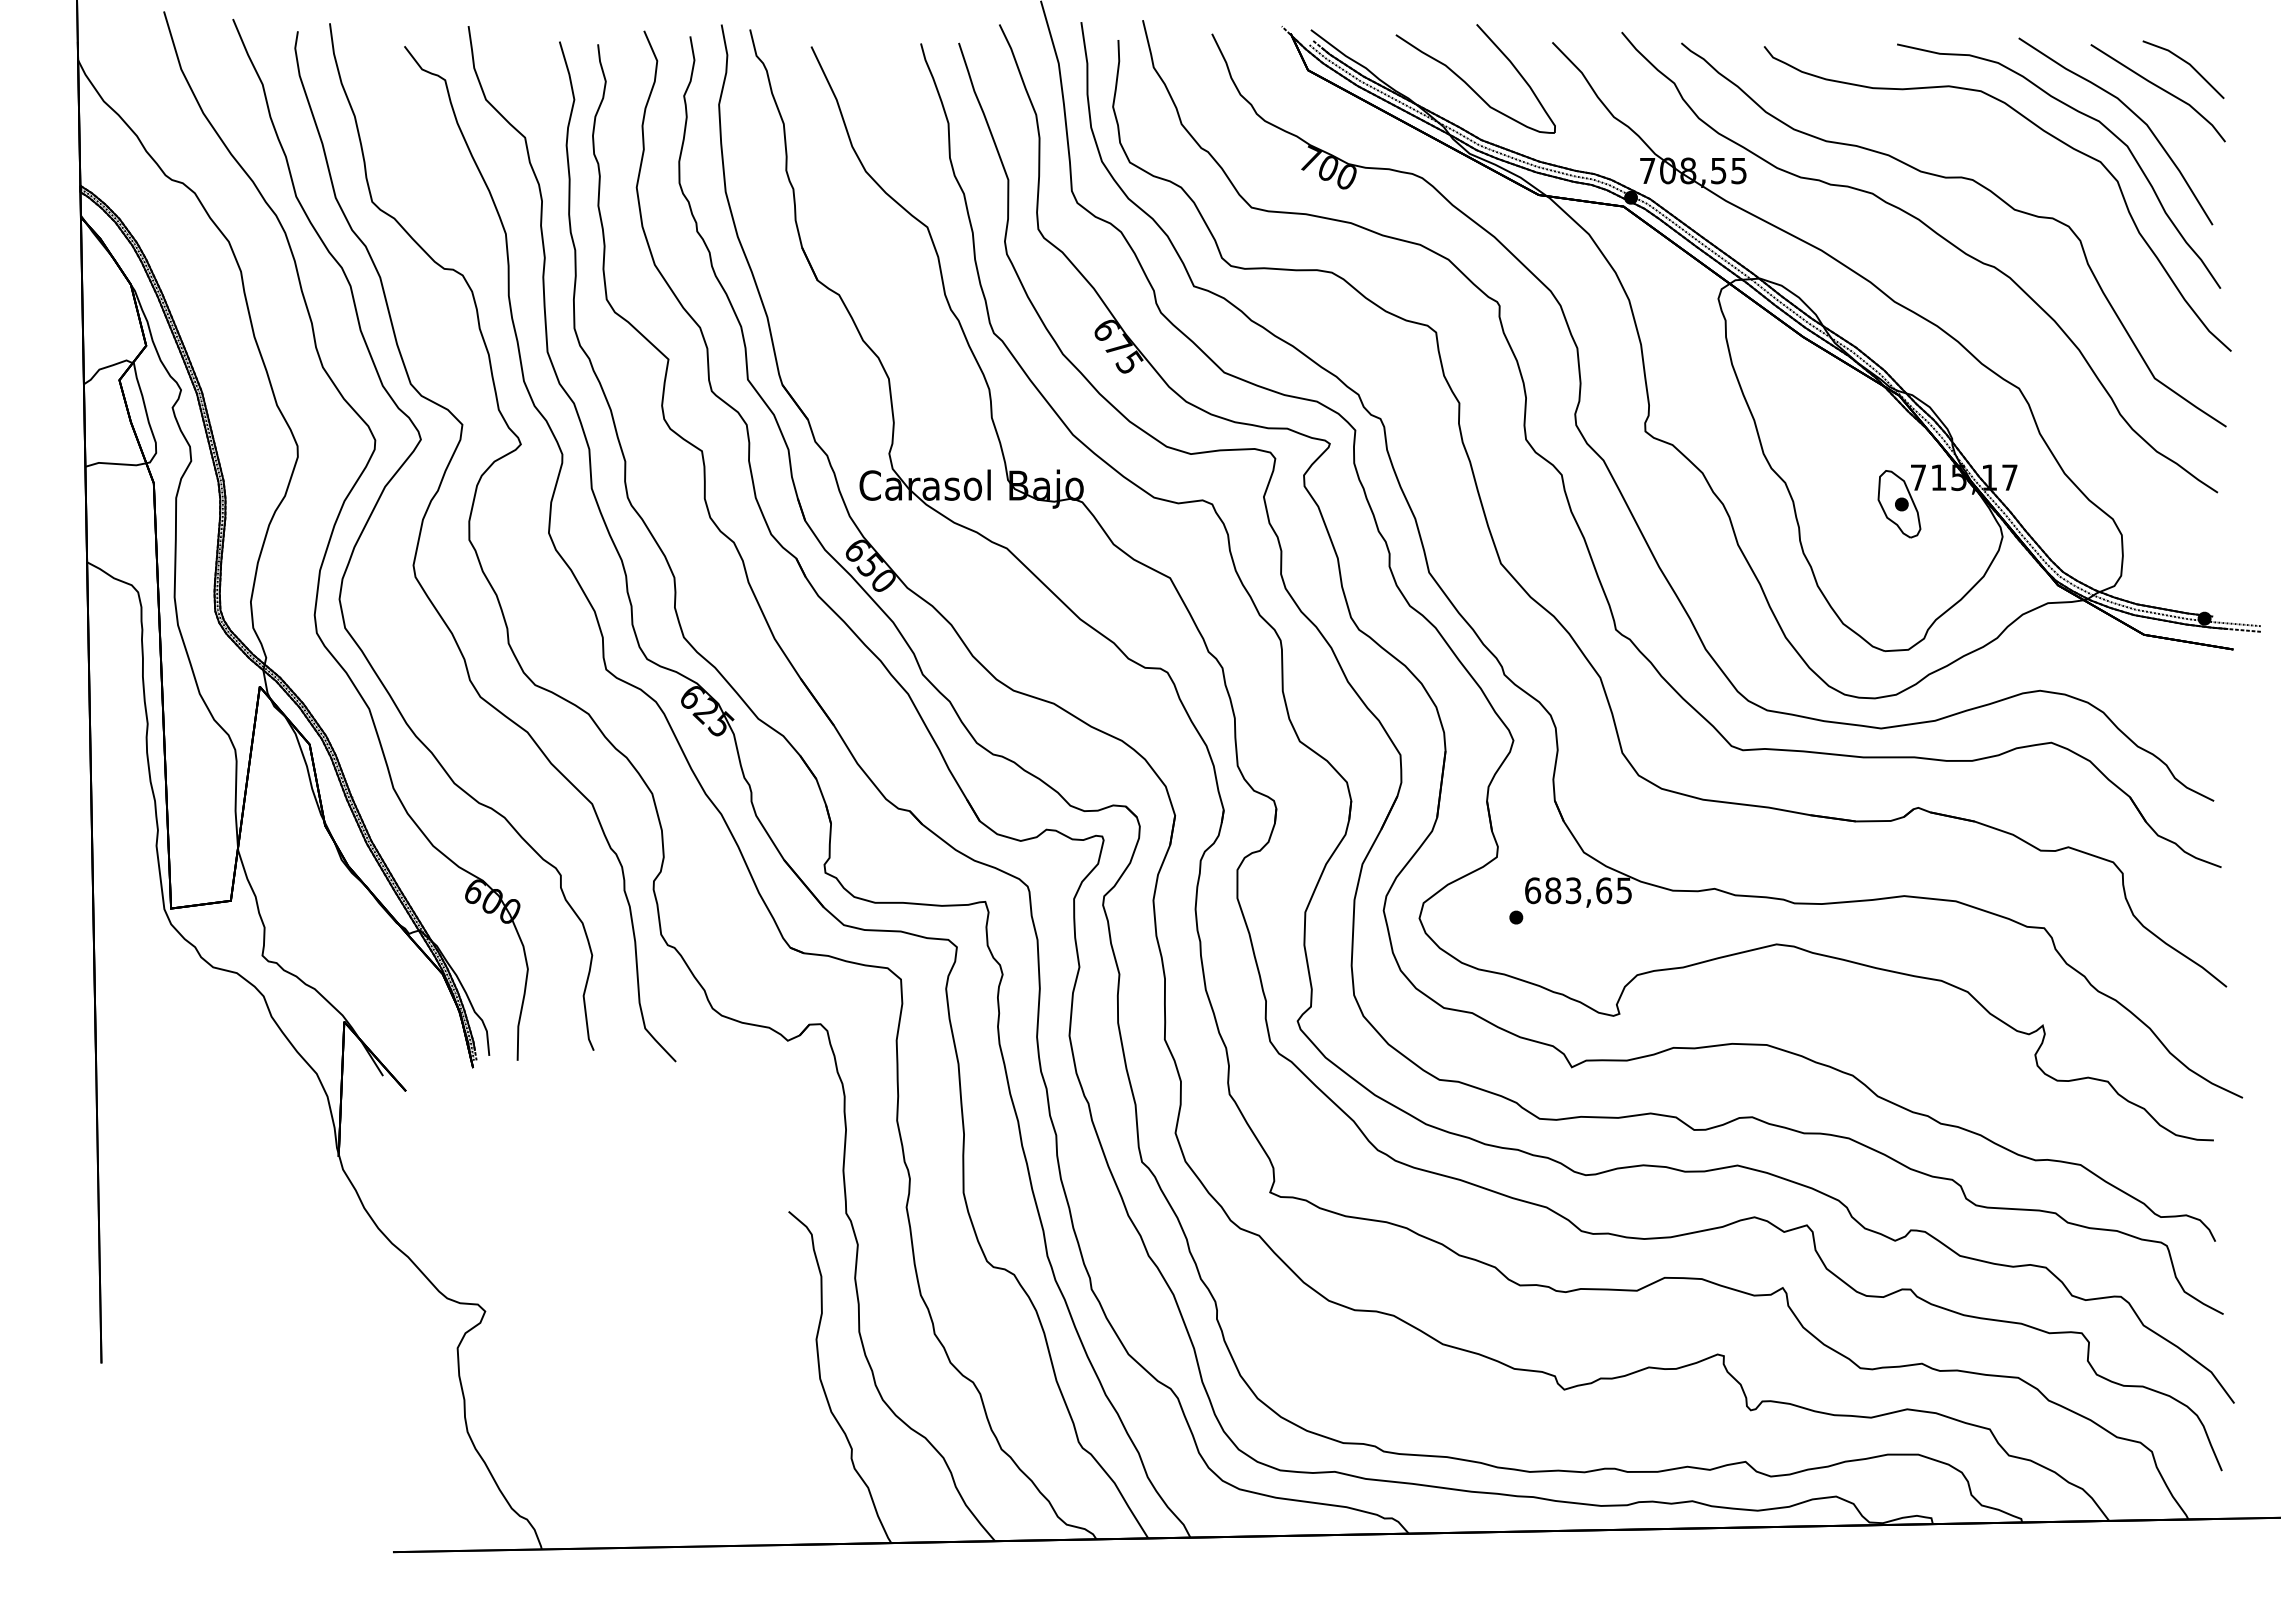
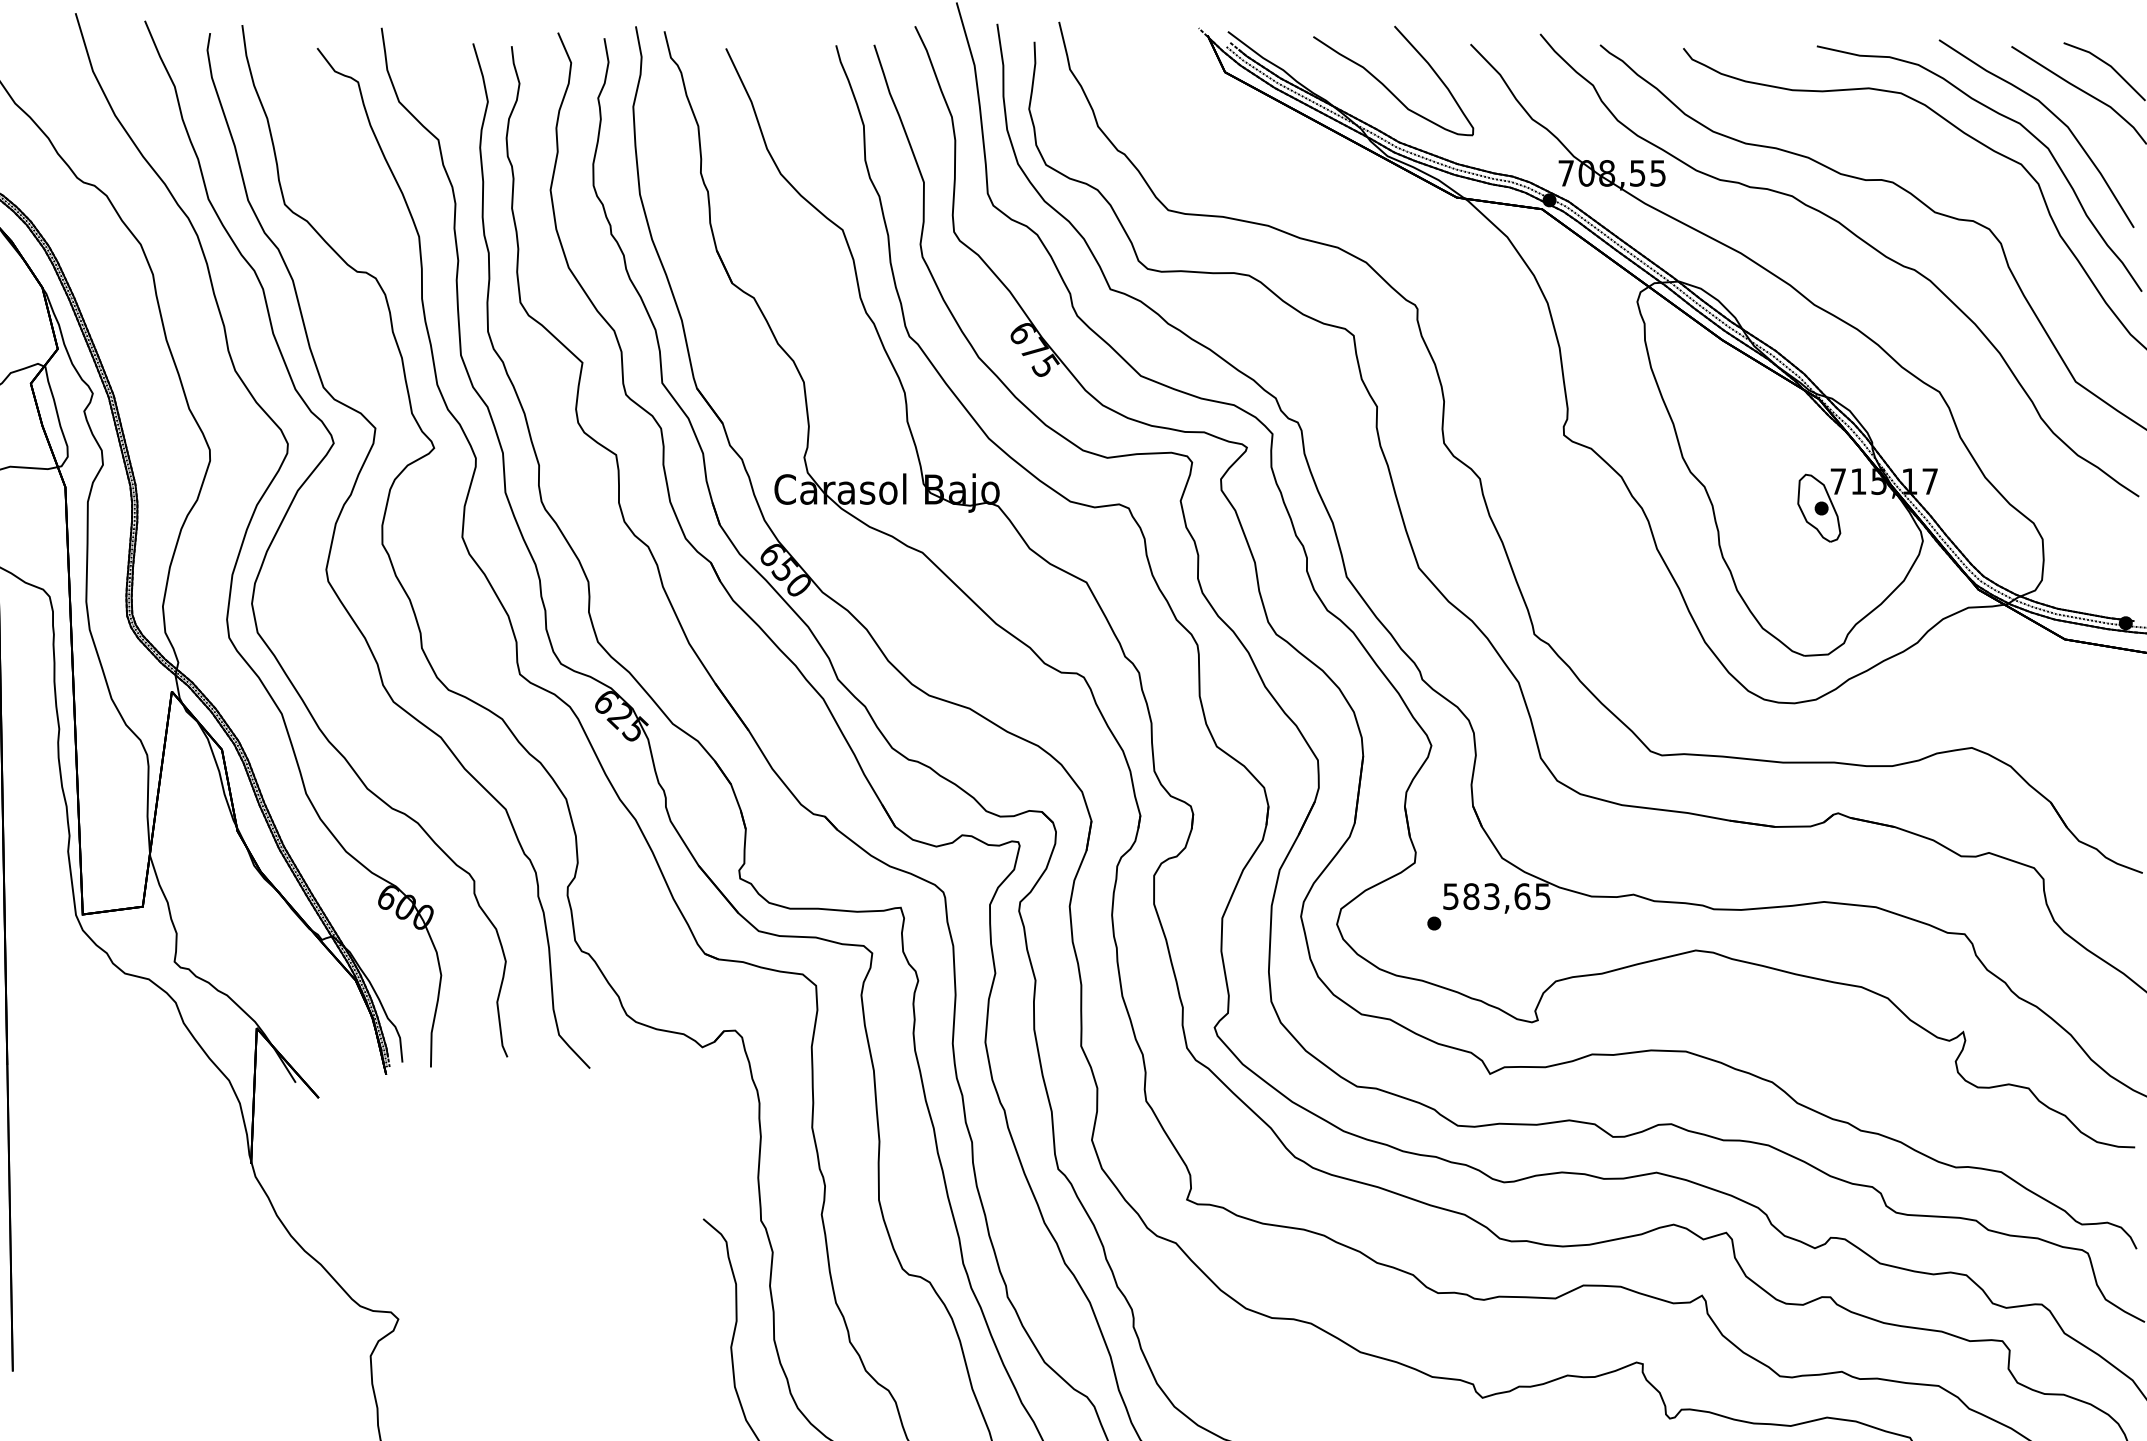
part: (1612, 474) -> (1530, 478), removed
text: (1533, 890) -> (1451, 896), 683,65 -> 583,65

